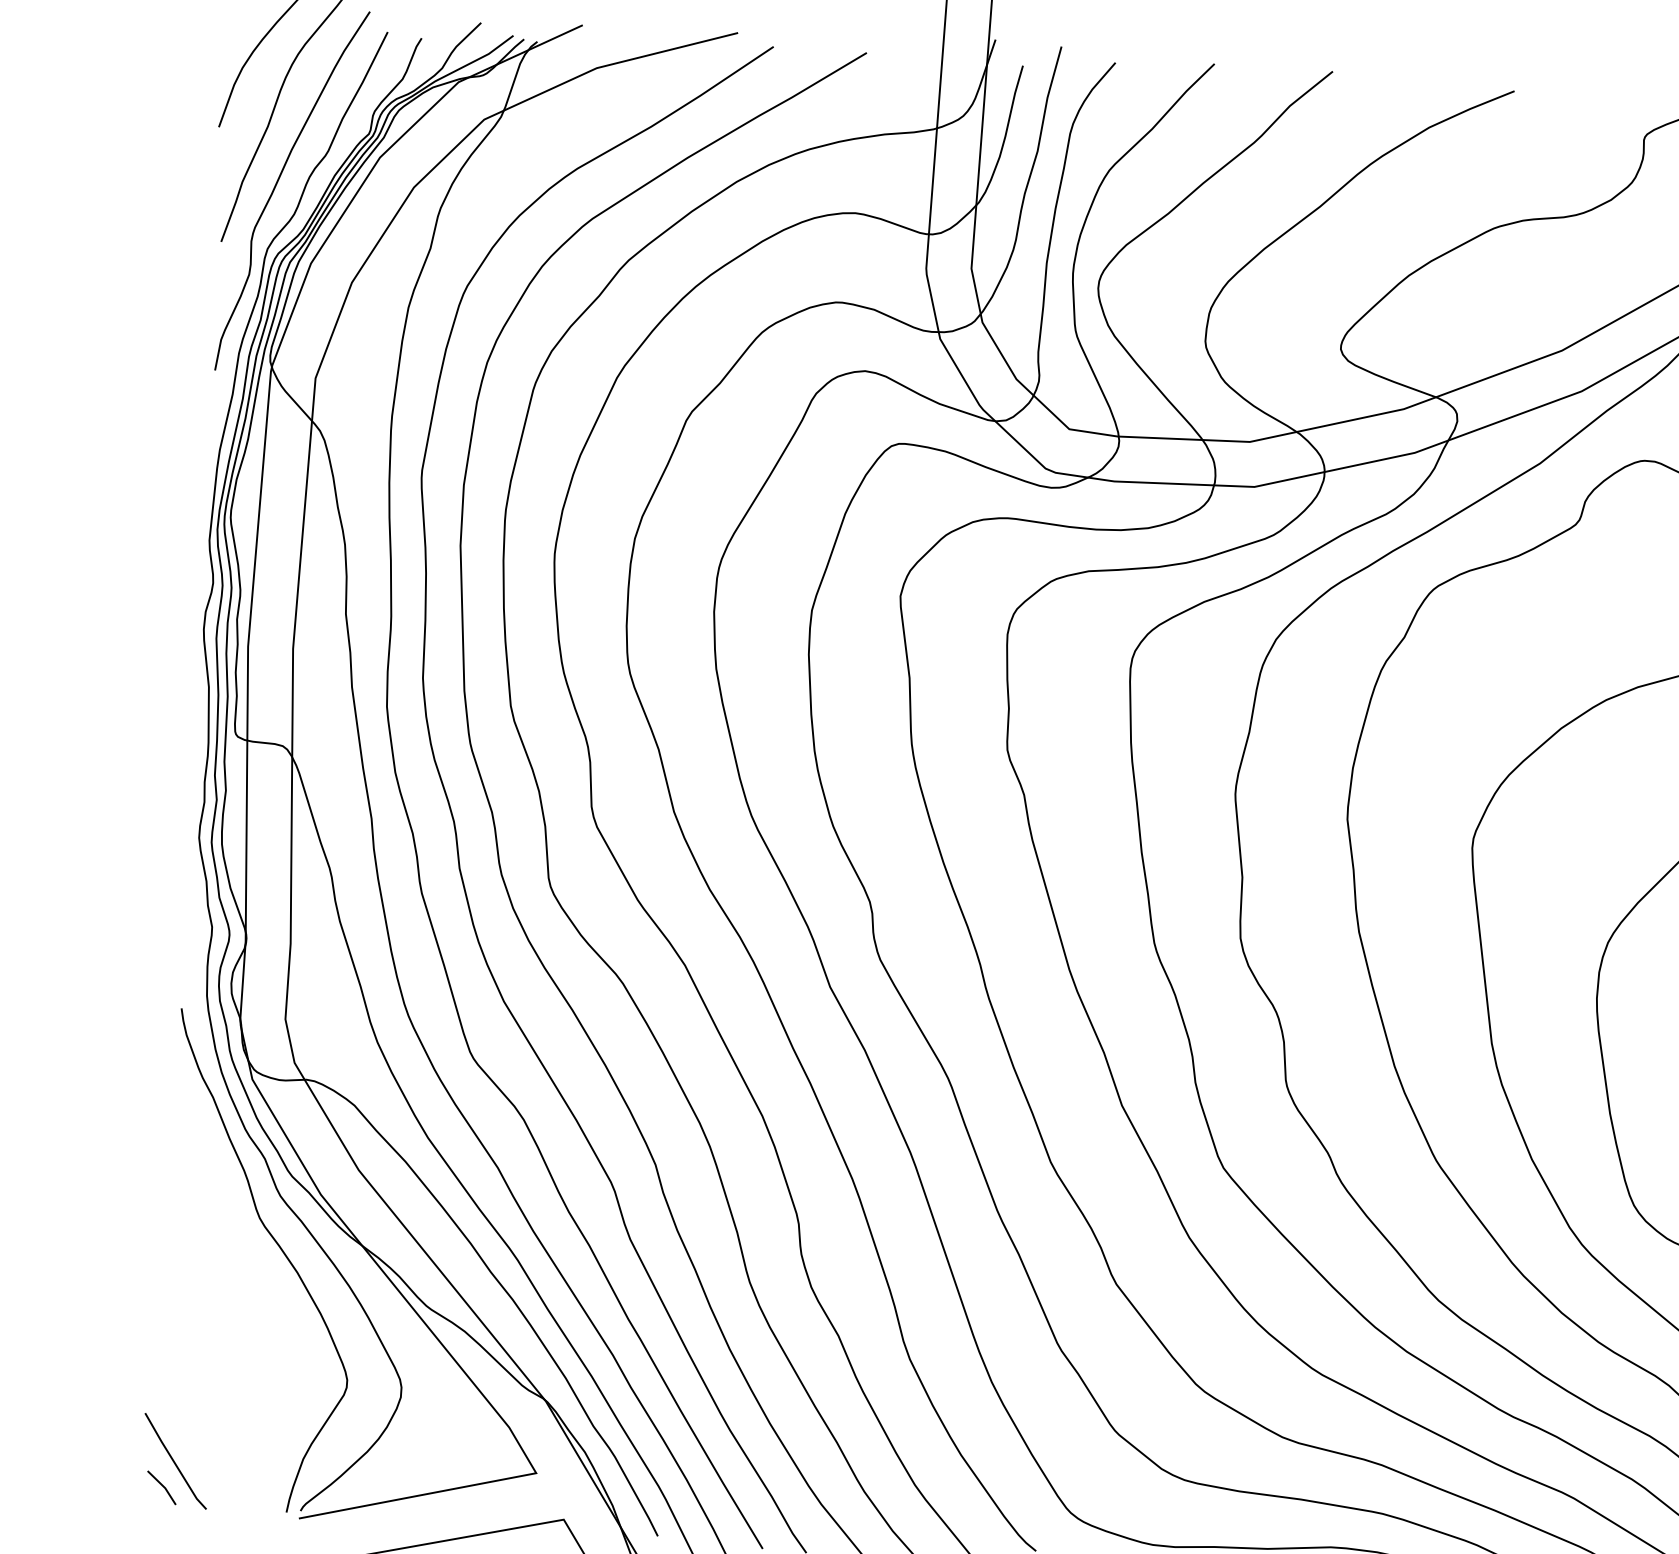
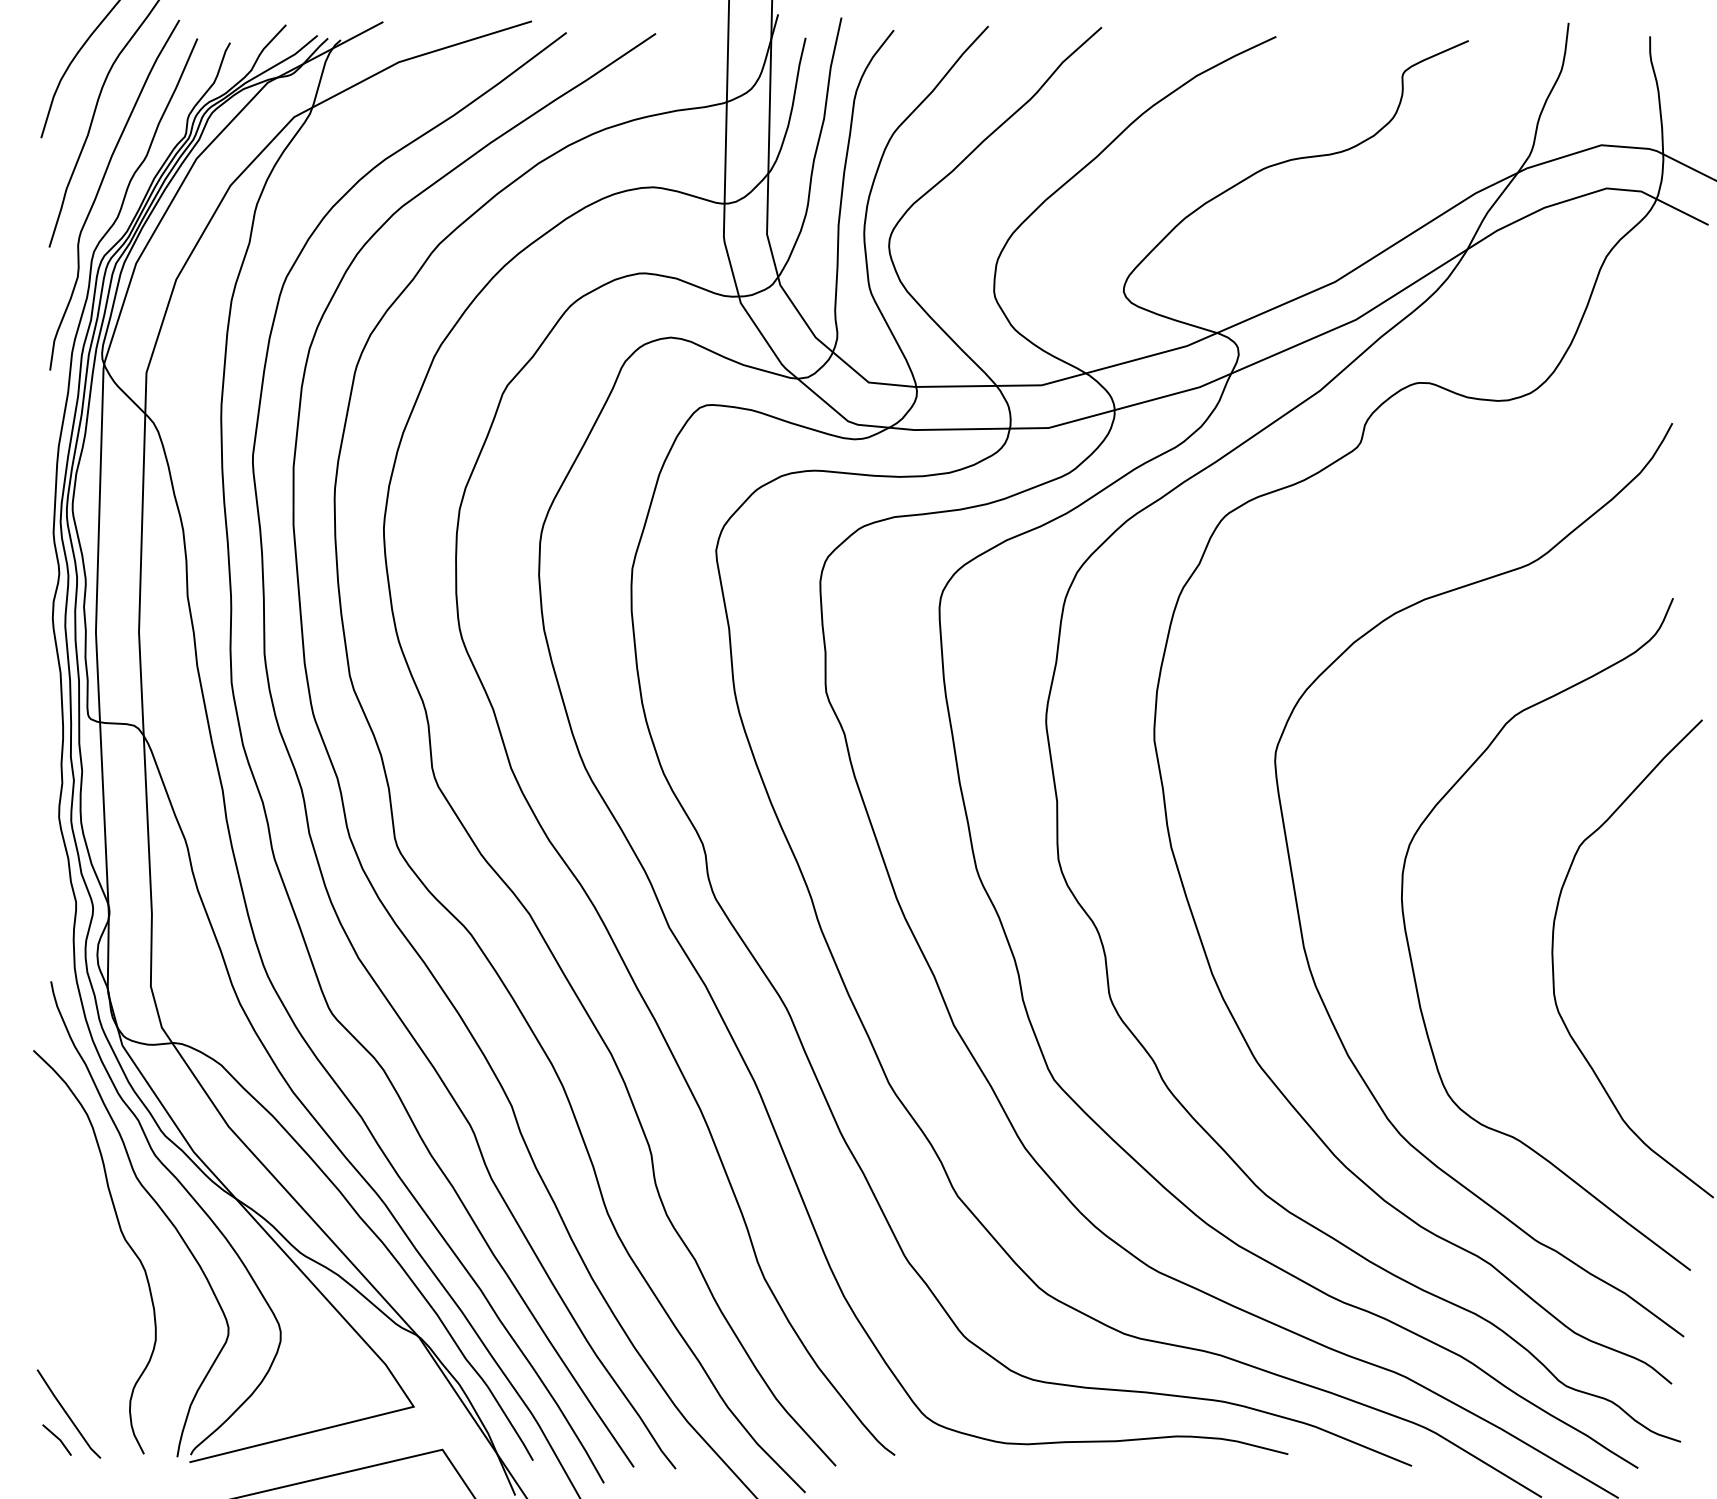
curve: (242, 1281) -> (123, 1238), added

